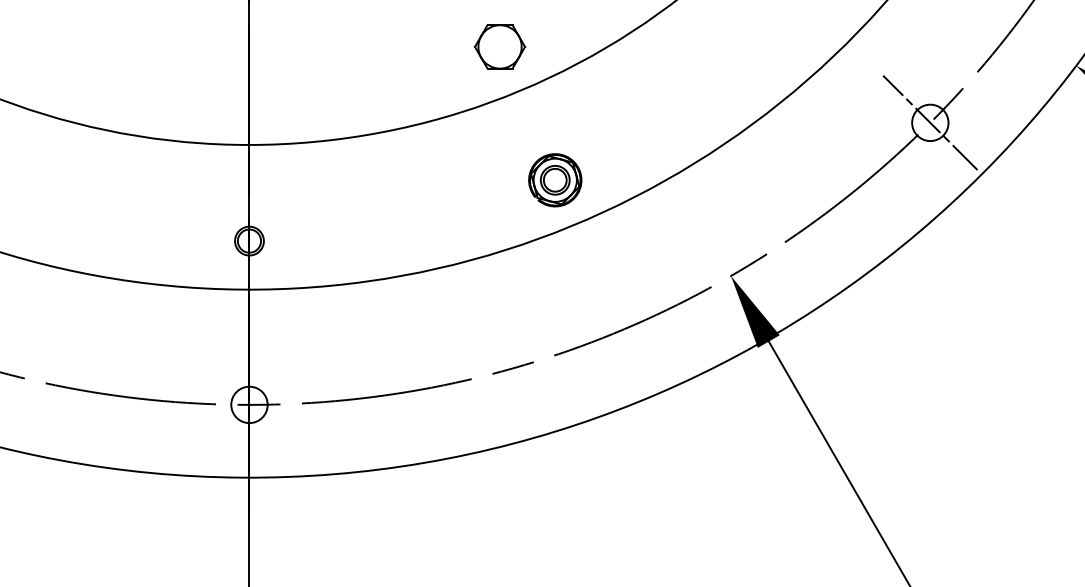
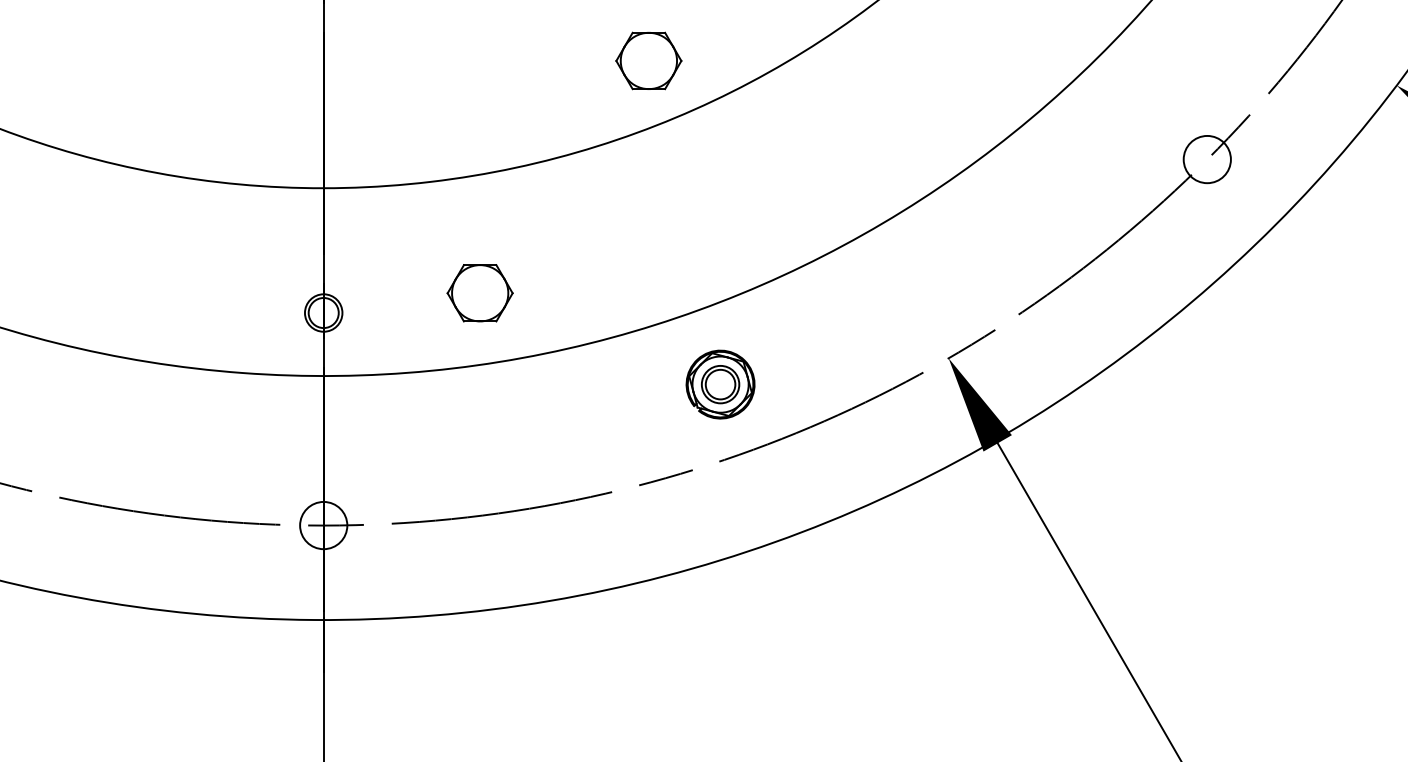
line: (930, 122) -> (1207, 159), removed
part: (555, 180) -> (720, 384), moved
part: (369, 225) -> (479, 292), added

